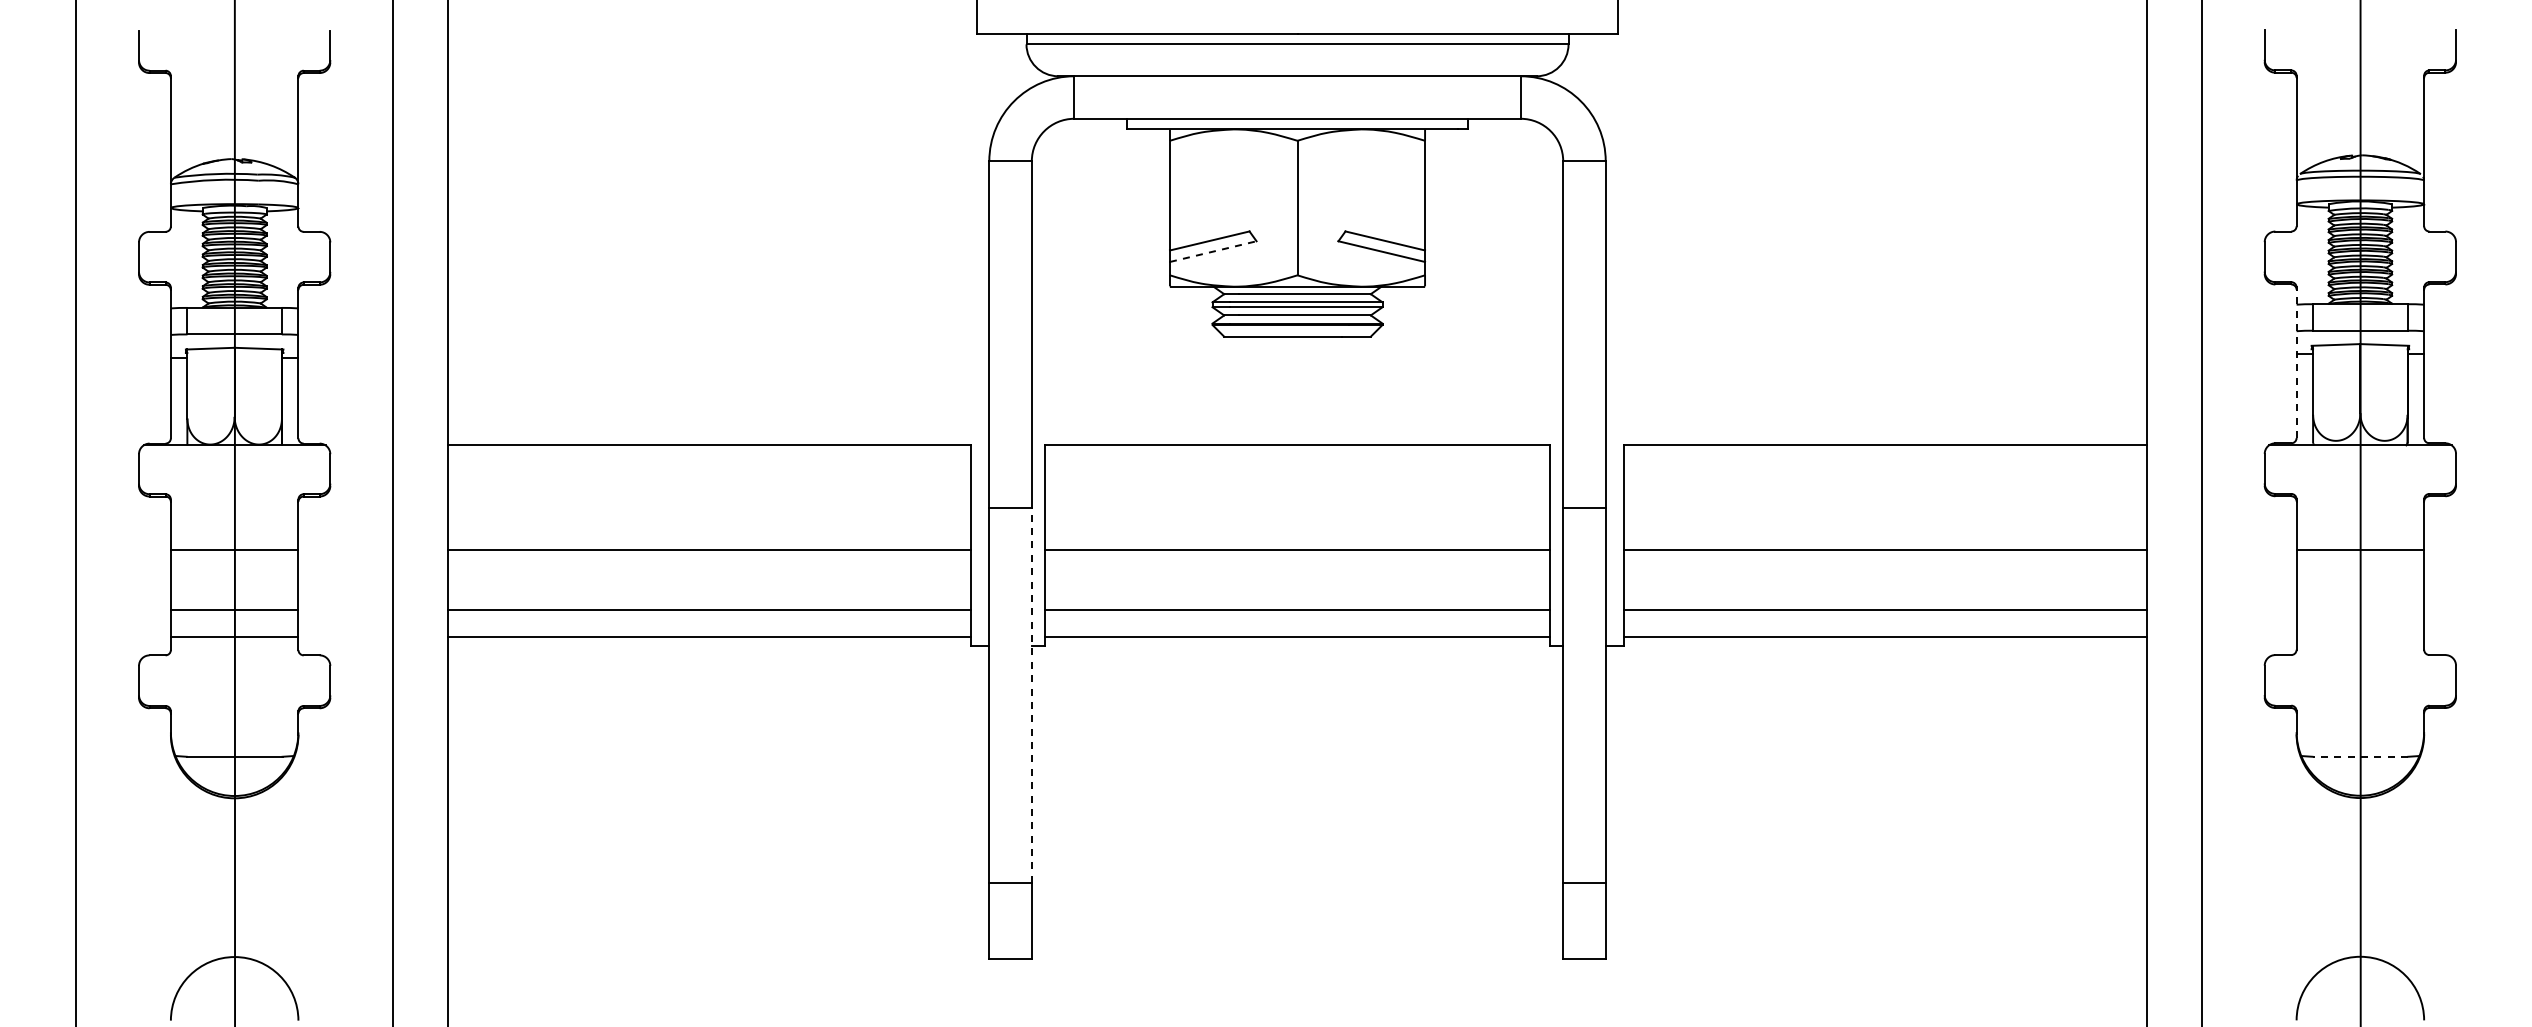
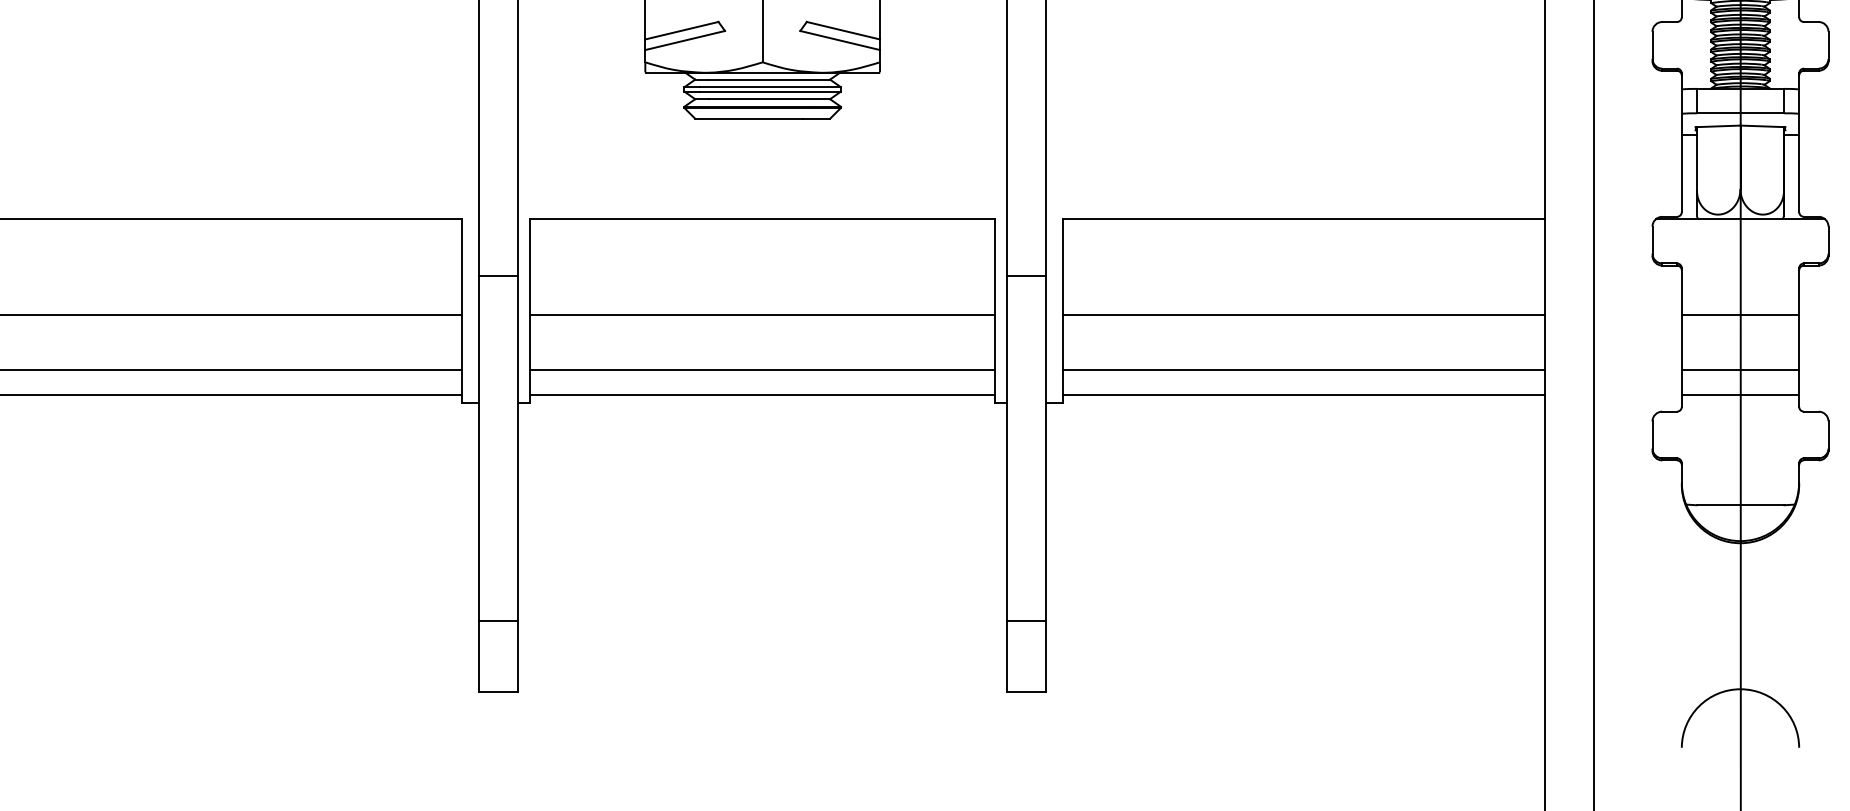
line: (1213, 251) -> (685, 40), dashed -> solid
line: (2296, 363) -> (1681, 143), dashed -> solid
line: (2360, 609) -> (1740, 369), added
line: (2360, 637) -> (1740, 395), added
line: (1031, 695) -> (517, 448), dashed -> solid
line: (2360, 756) -> (1740, 505), dashed -> solid

